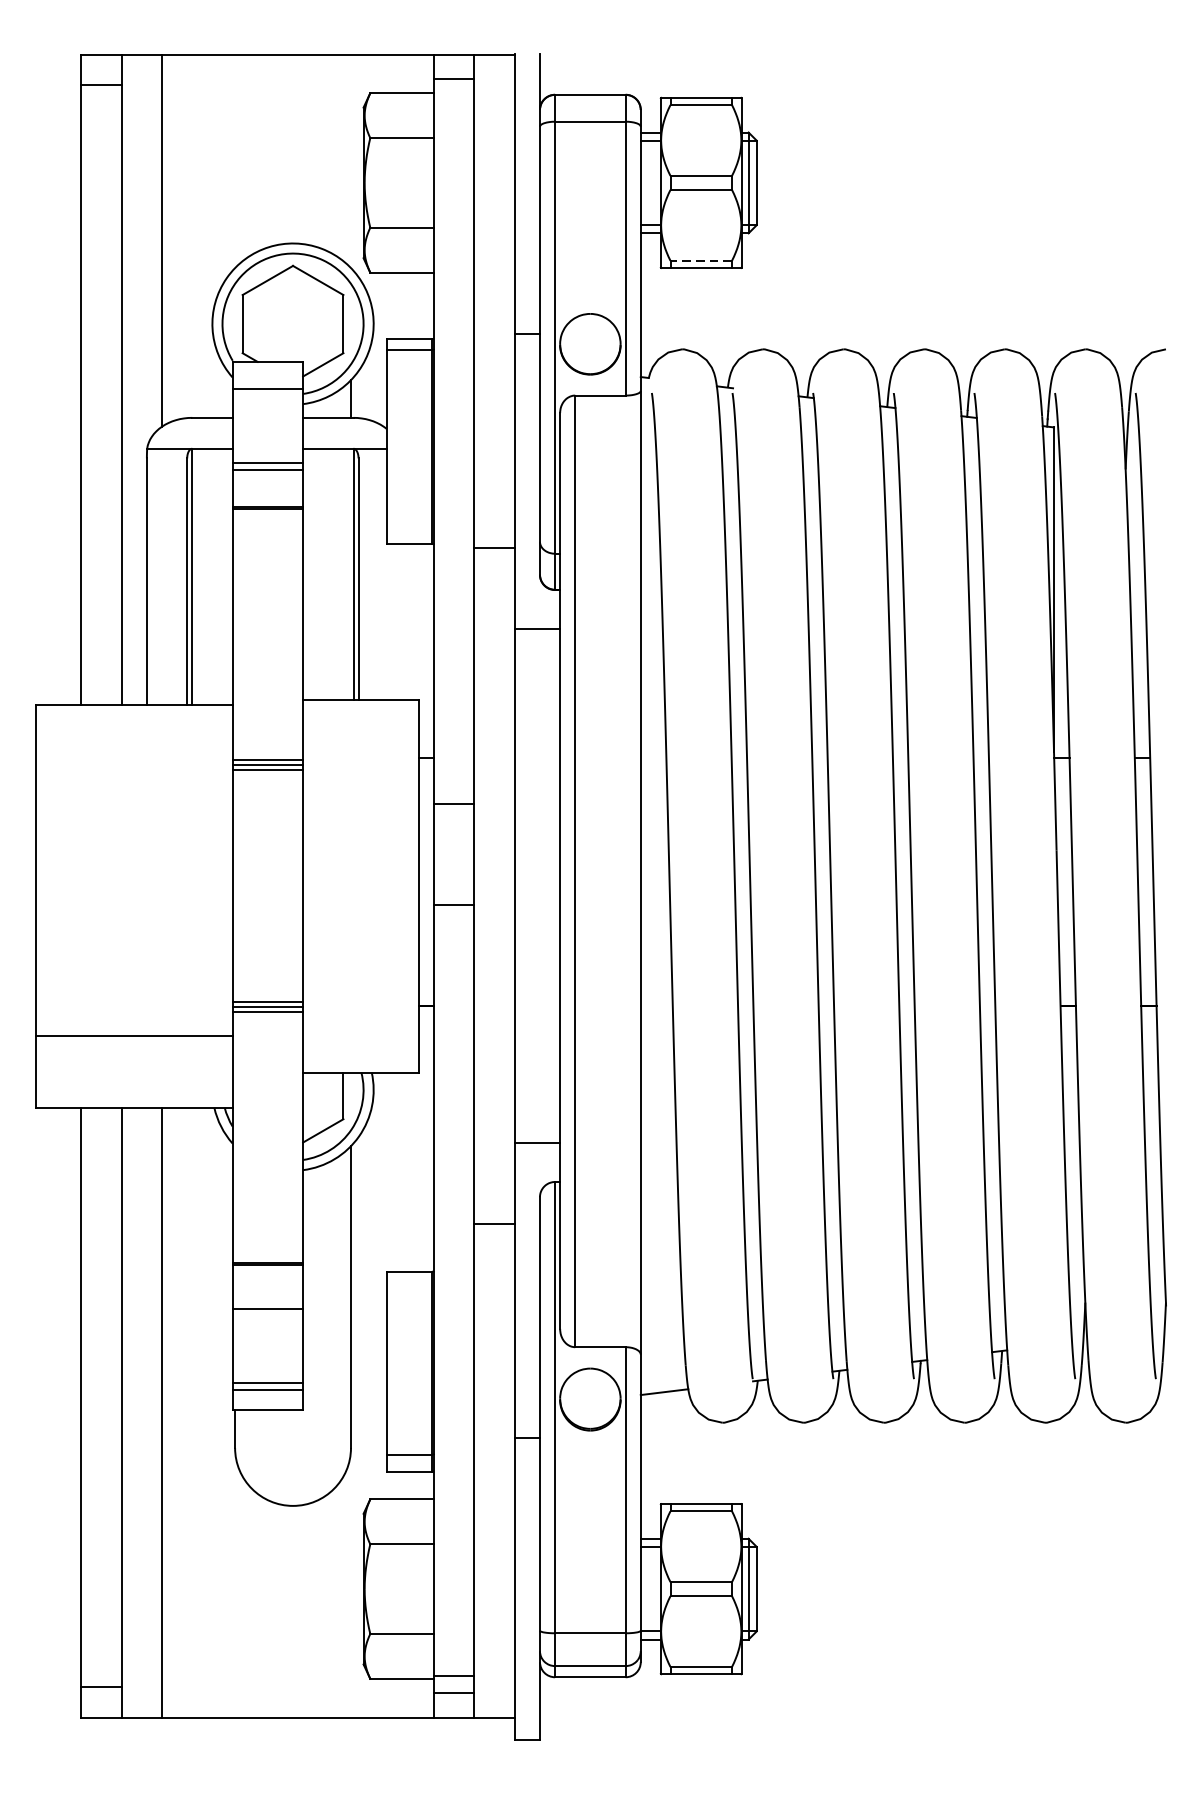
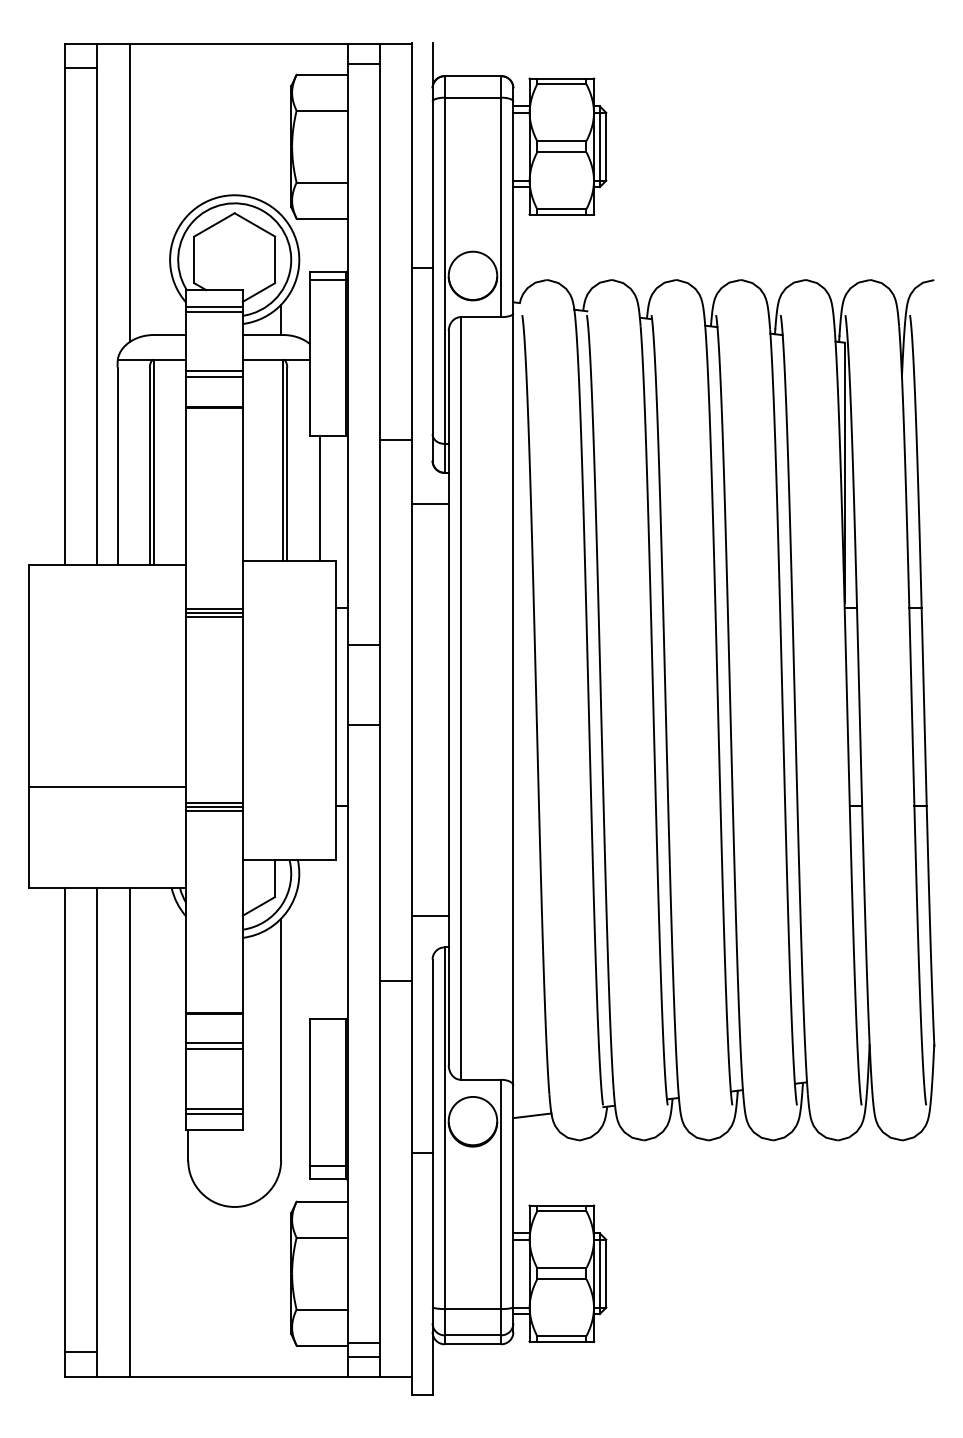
line: (700, 261) -> (561, 209), dashed -> solid
line: (267, 382) -> (214, 306), added
line: (398, 621) -> (319, 498), added
line: (134, 1036) -> (107, 787), moved
line: (267, 1301) -> (214, 1043), added

